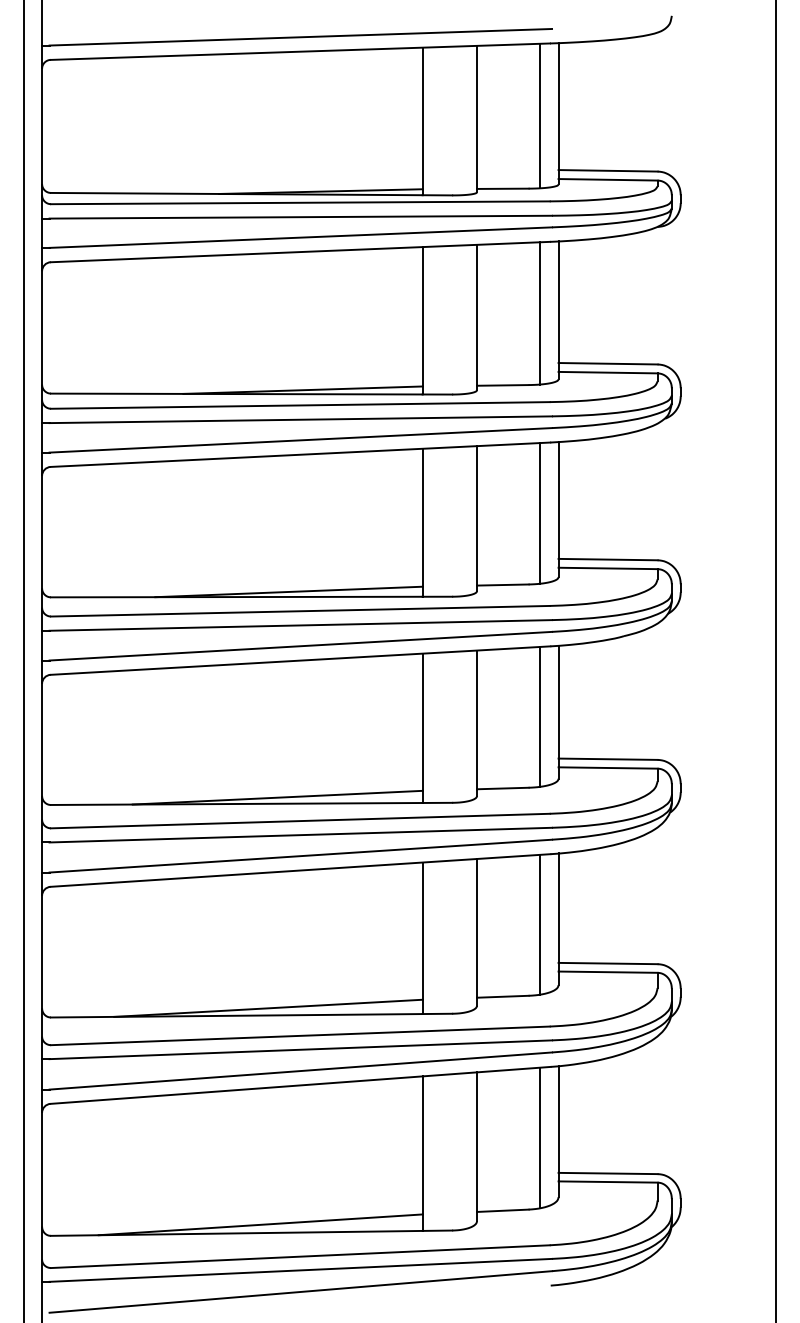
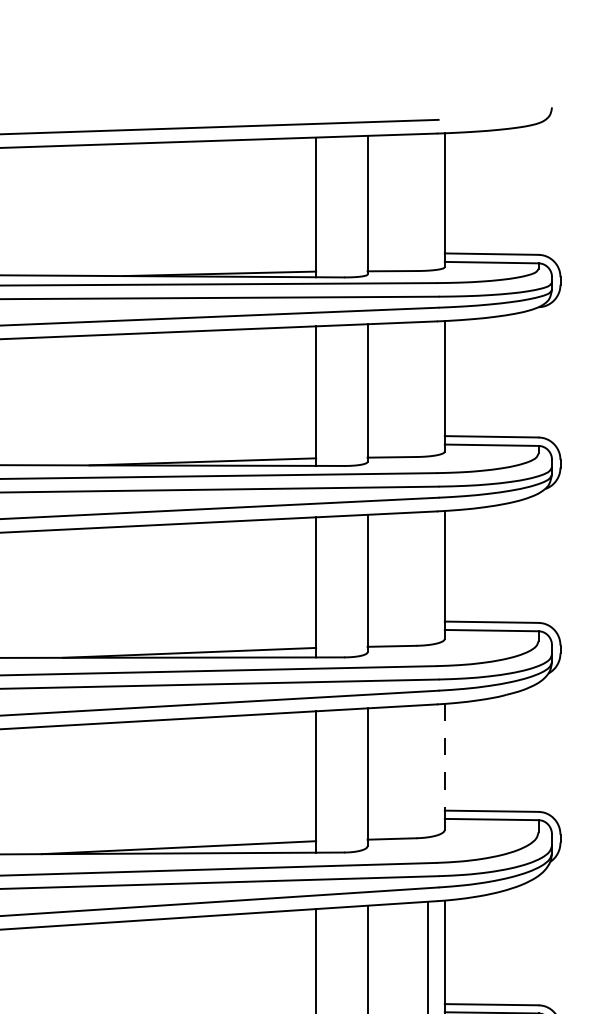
line: (540, 115) -> (427, 201), removed
line: (540, 313) -> (427, 389), removed
line: (540, 513) -> (427, 578), removed
line: (558, 702) -> (444, 757), solid -> dashed
line: (540, 716) -> (427, 770), removed

